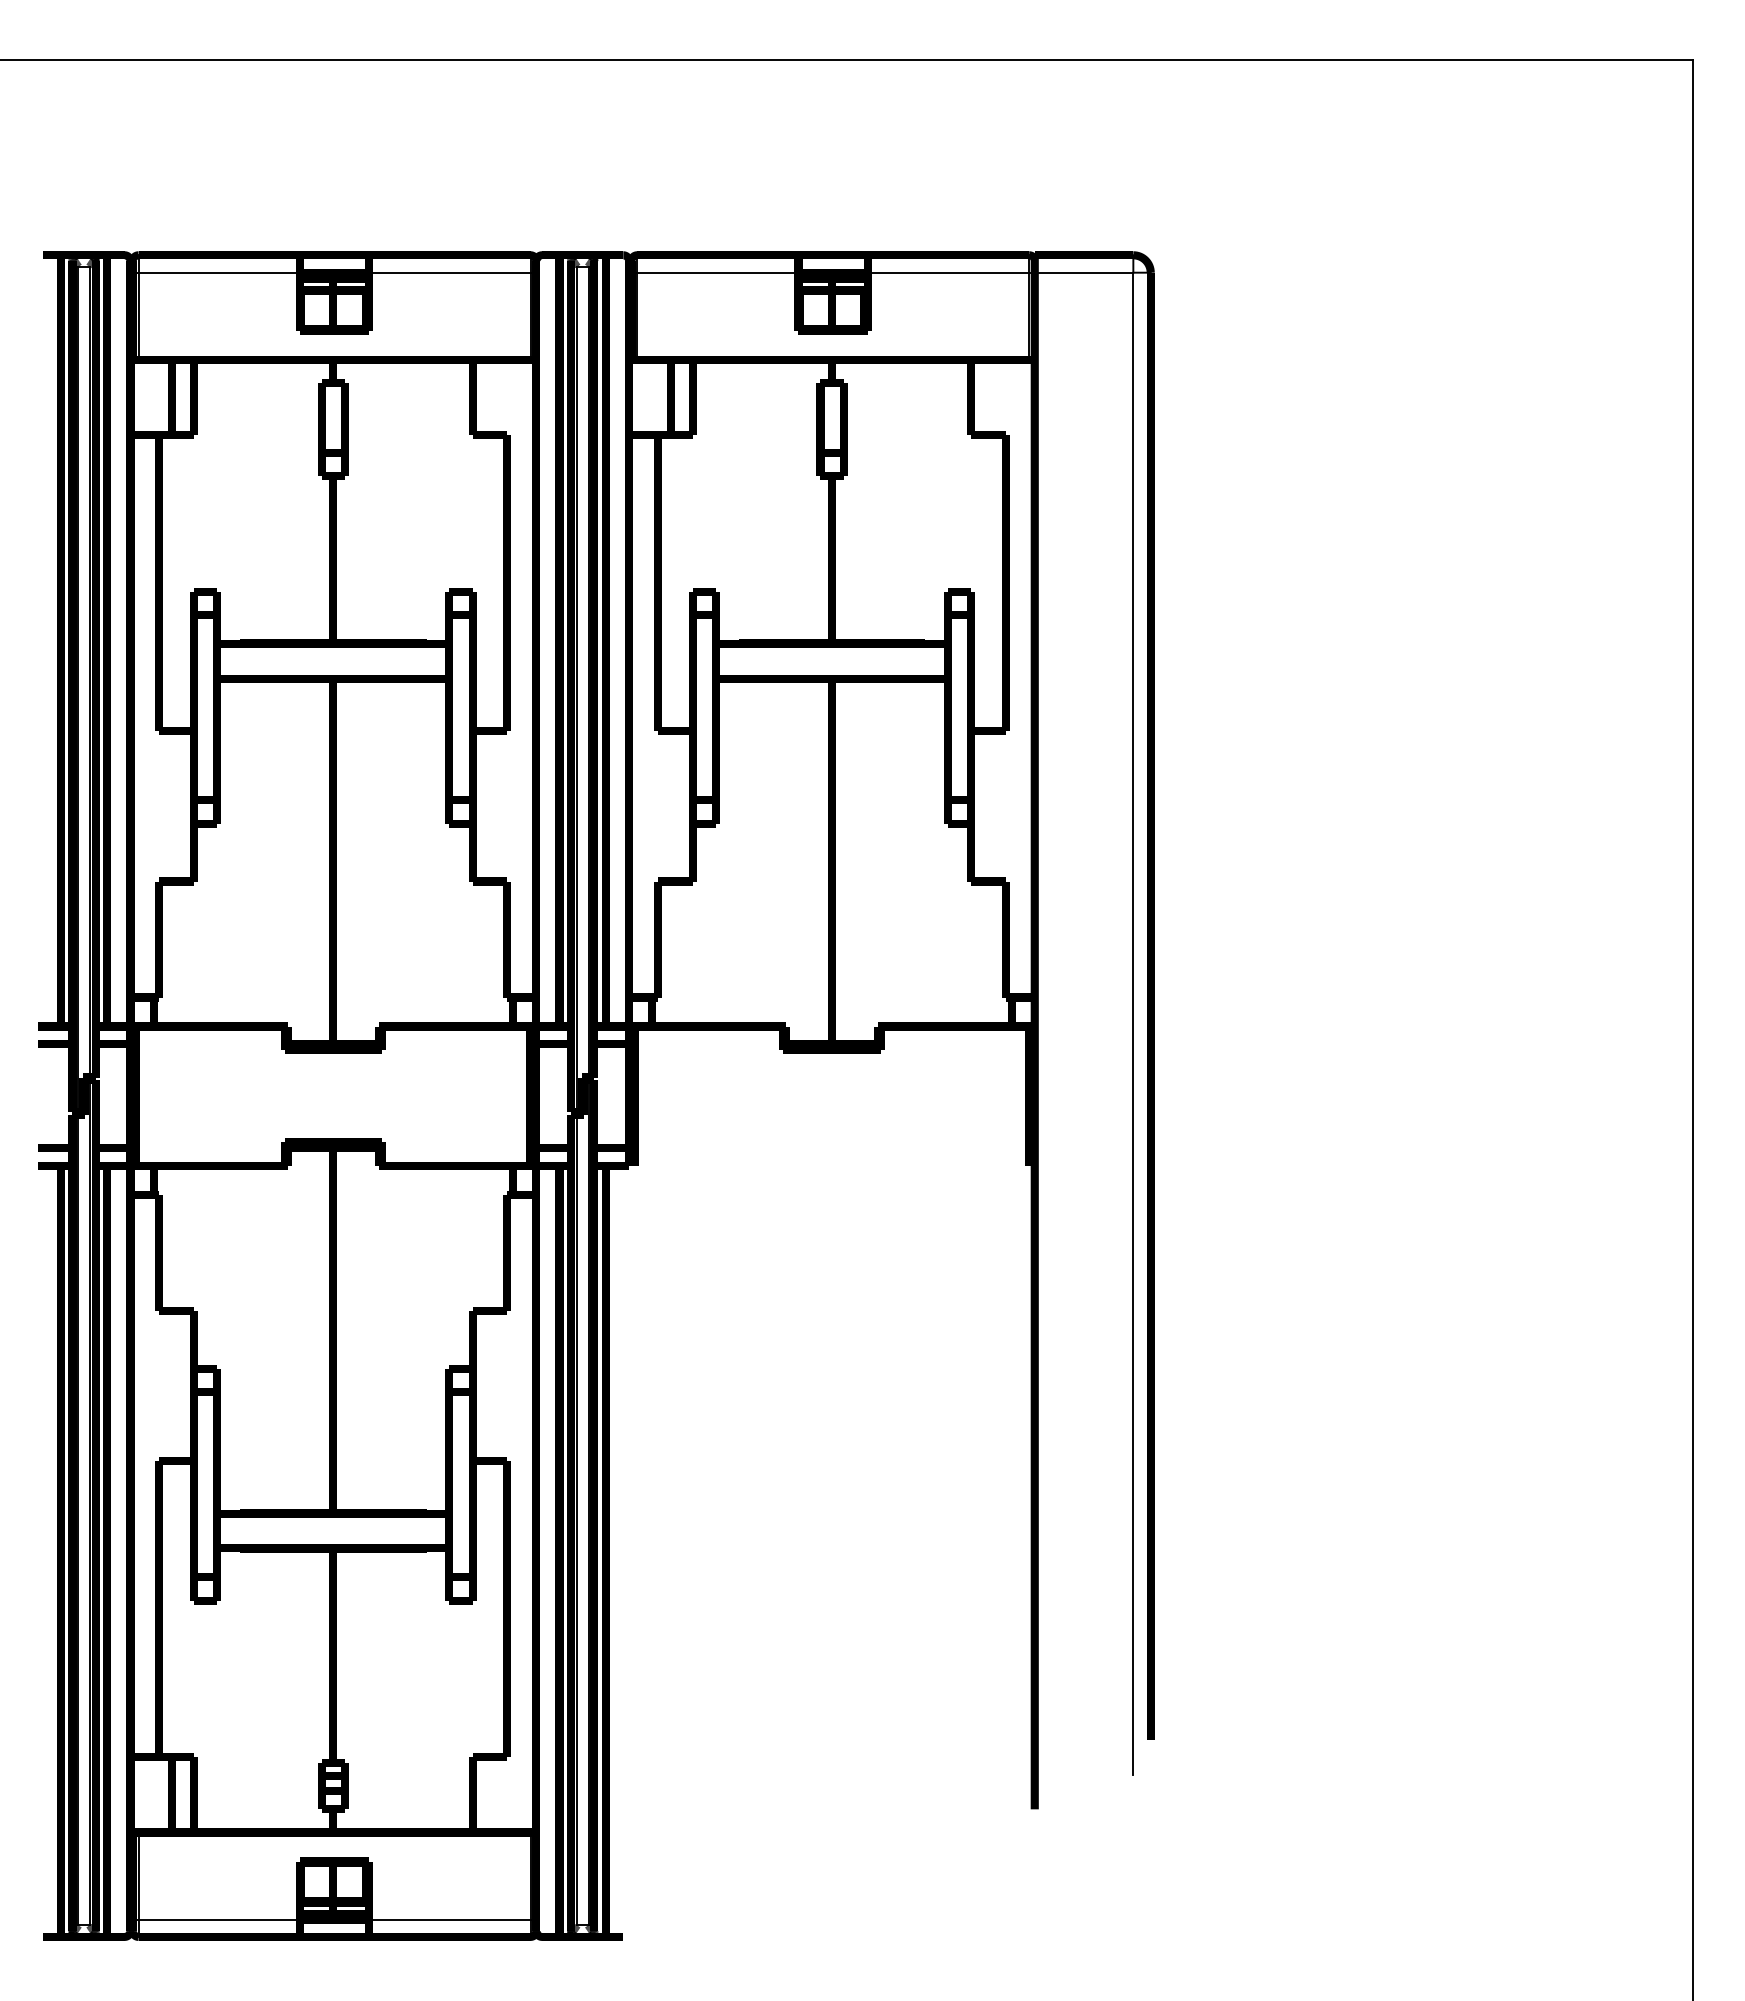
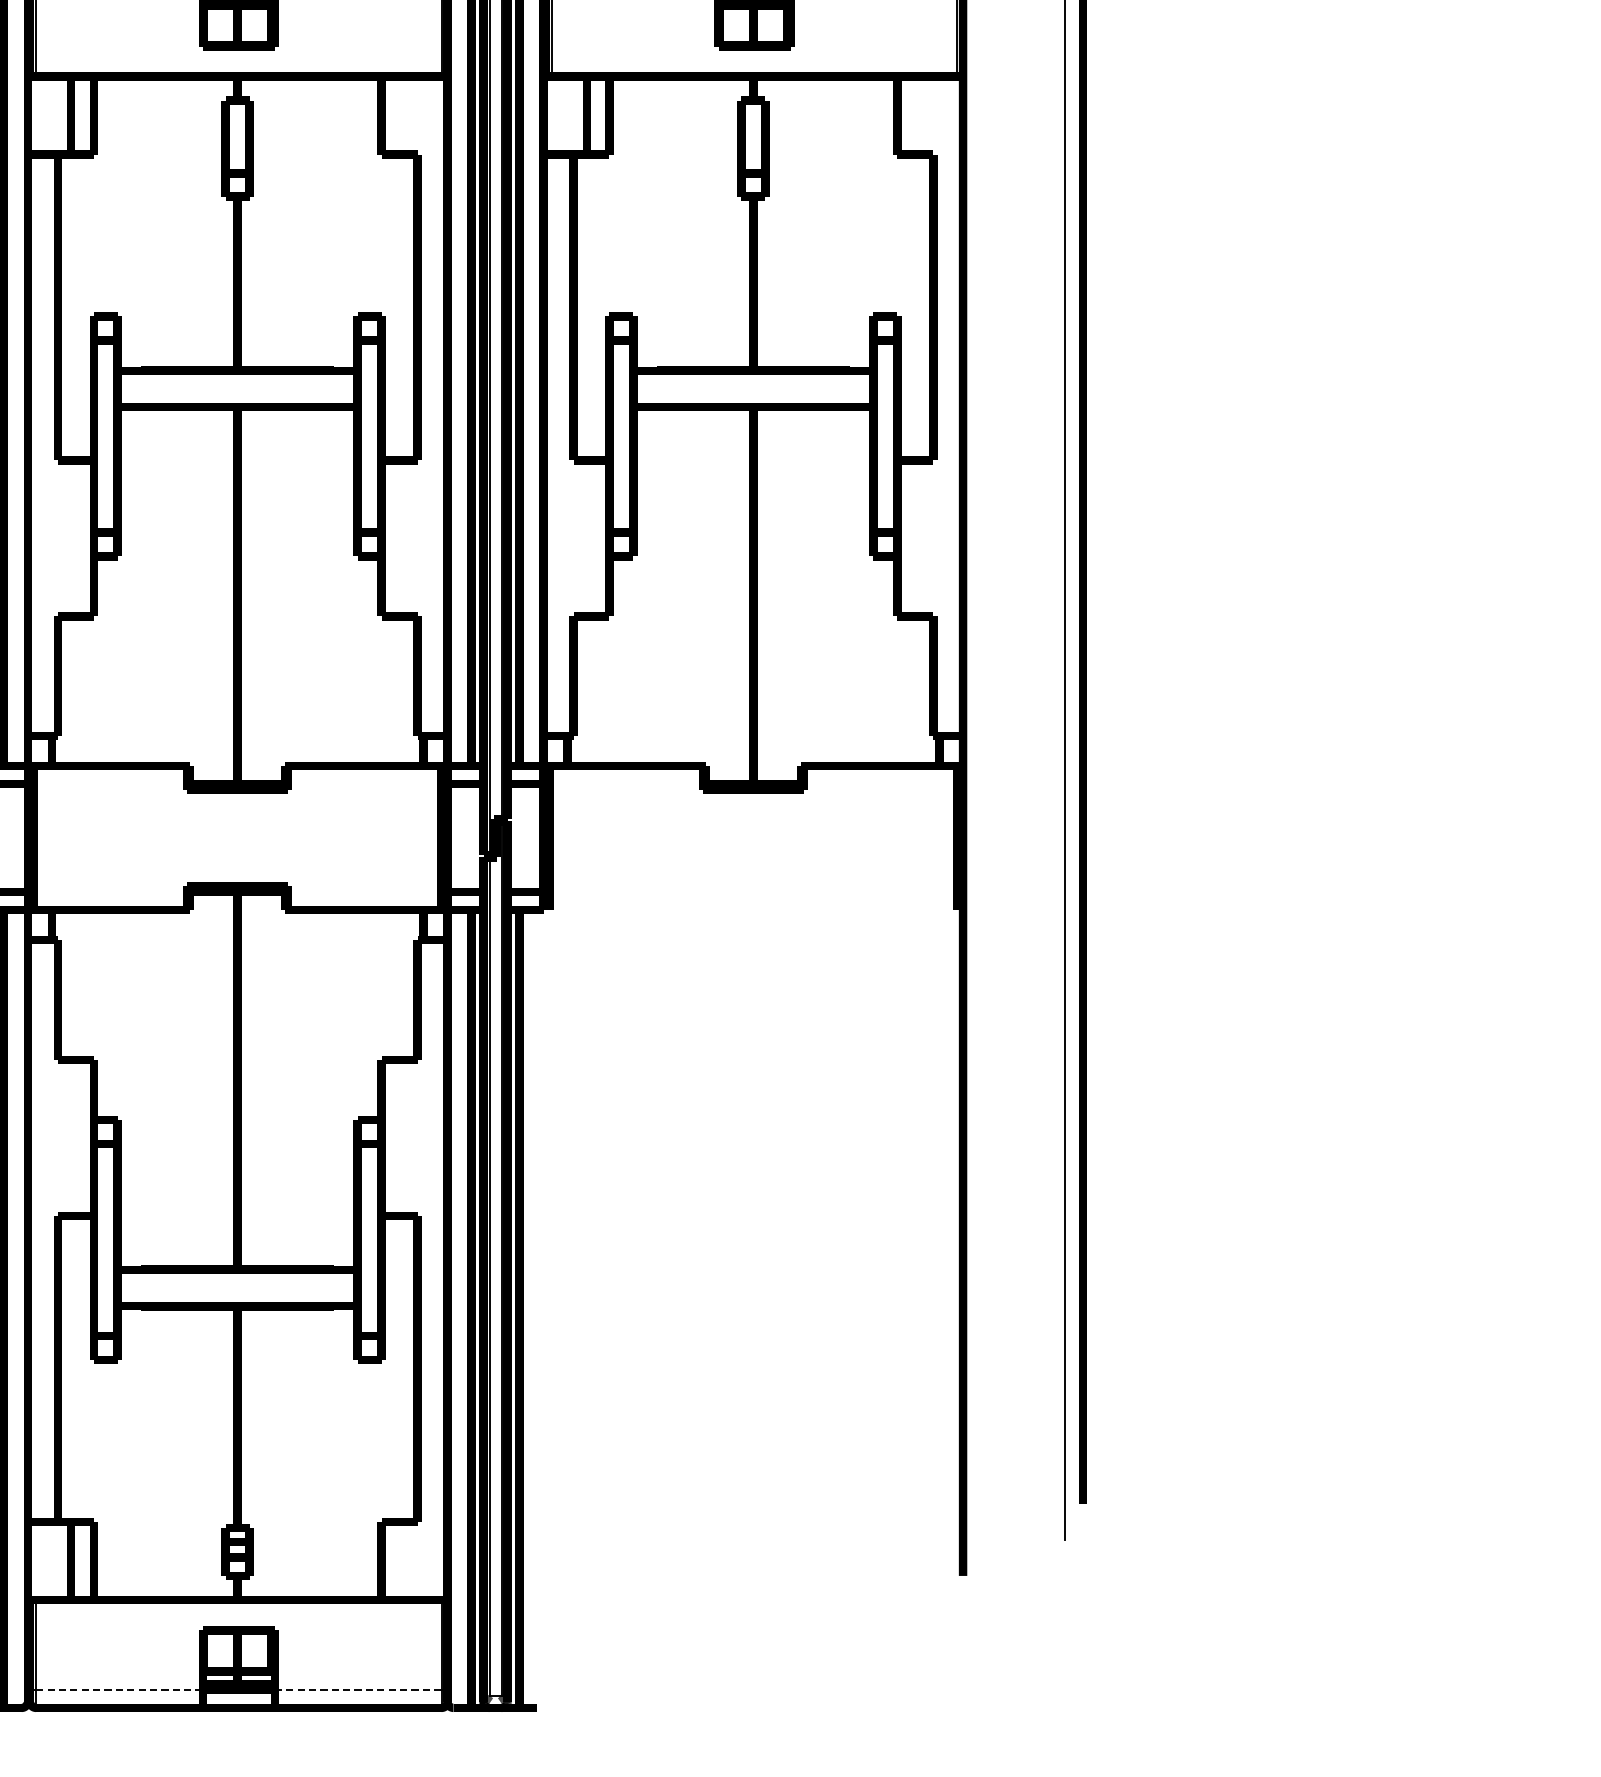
line: (219, 1919) -> (119, 1689), solid -> dashed
line: (449, 1919) -> (357, 1689), solid -> dashed

